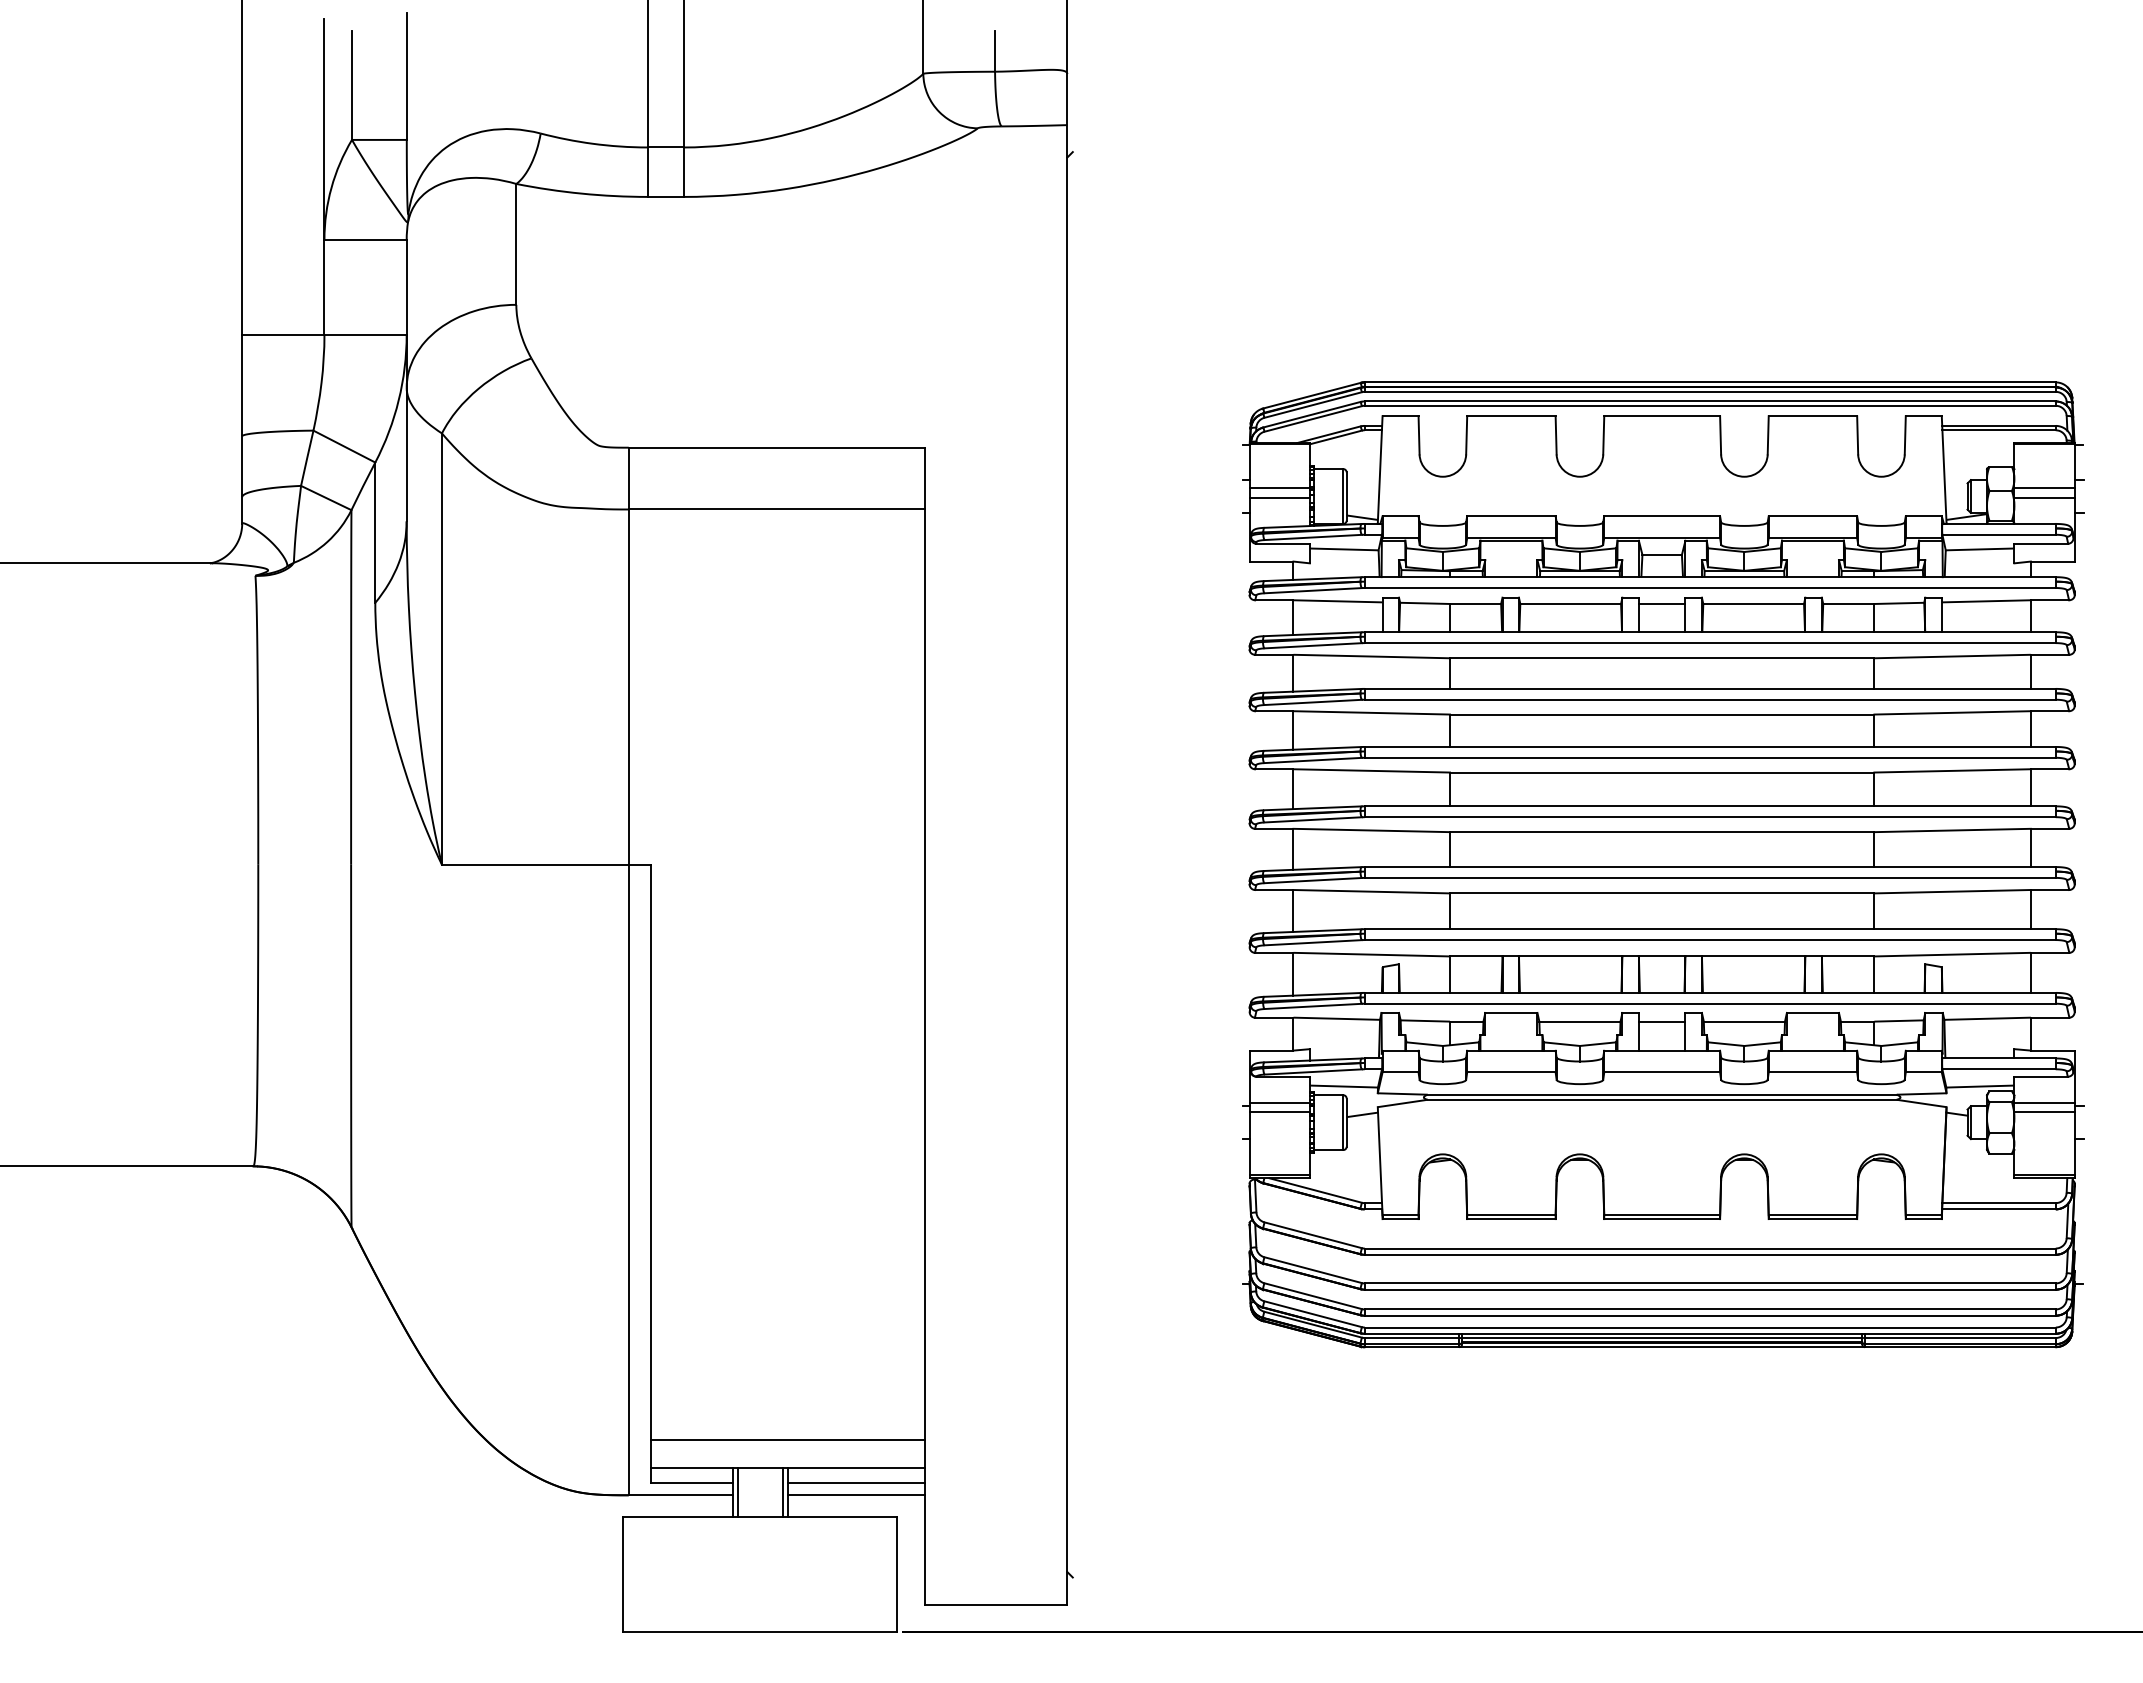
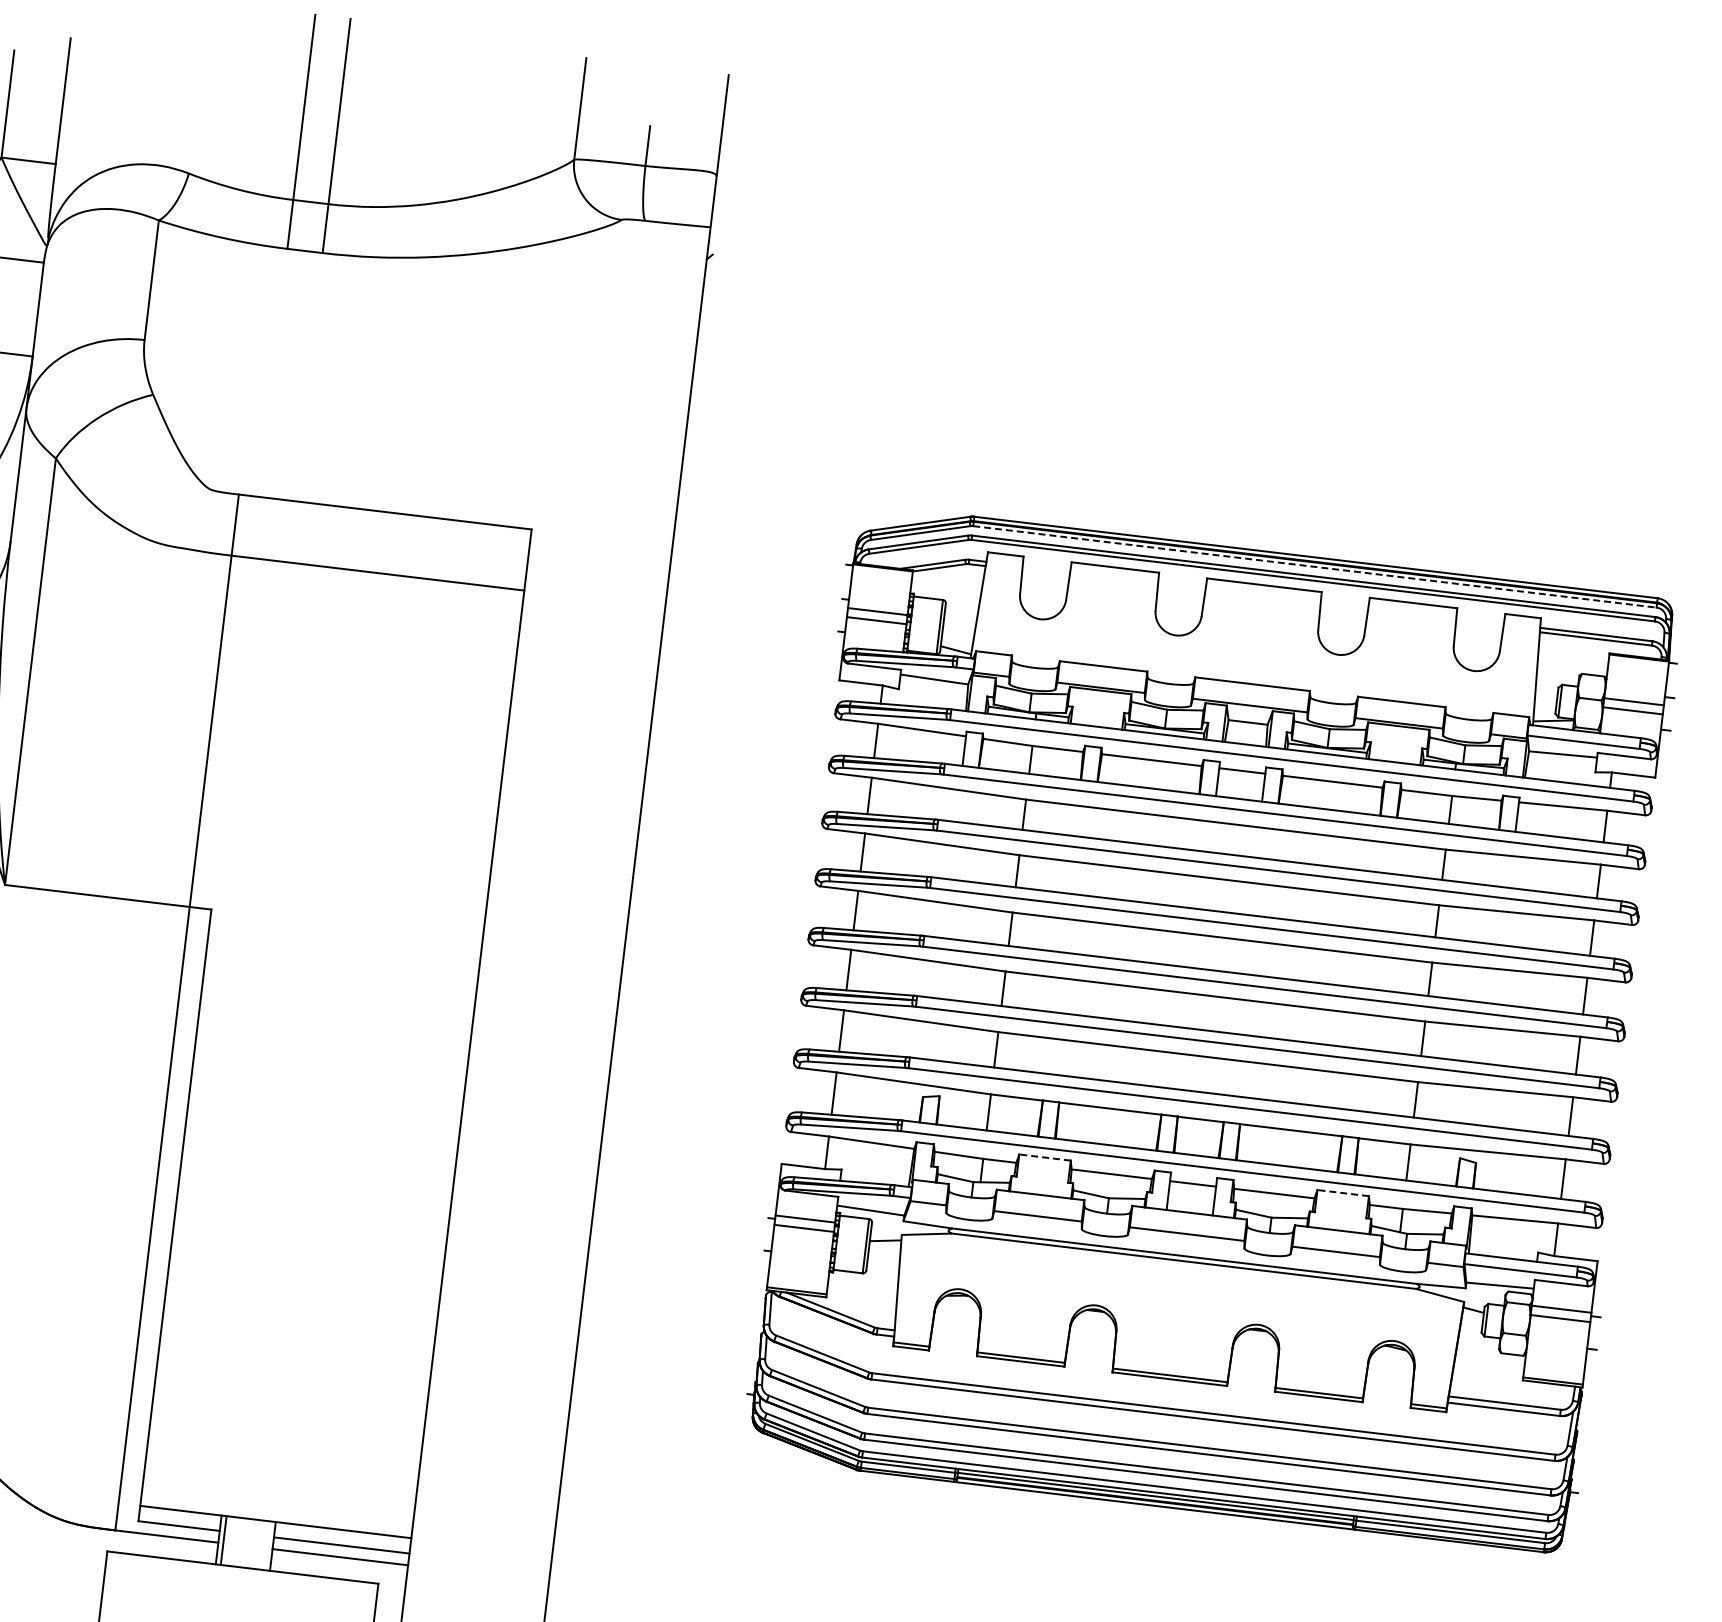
line: (1710, 391) -> (1315, 566), solid -> dashed
line: (1510, 1012) -> (1044, 1157), solid -> dashed
line: (1812, 1012) -> (1342, 1192), solid -> dashed
line: (787, 1440) -> (278, 1494), removed
line: (782, 1492) -> (267, 1545), removed

